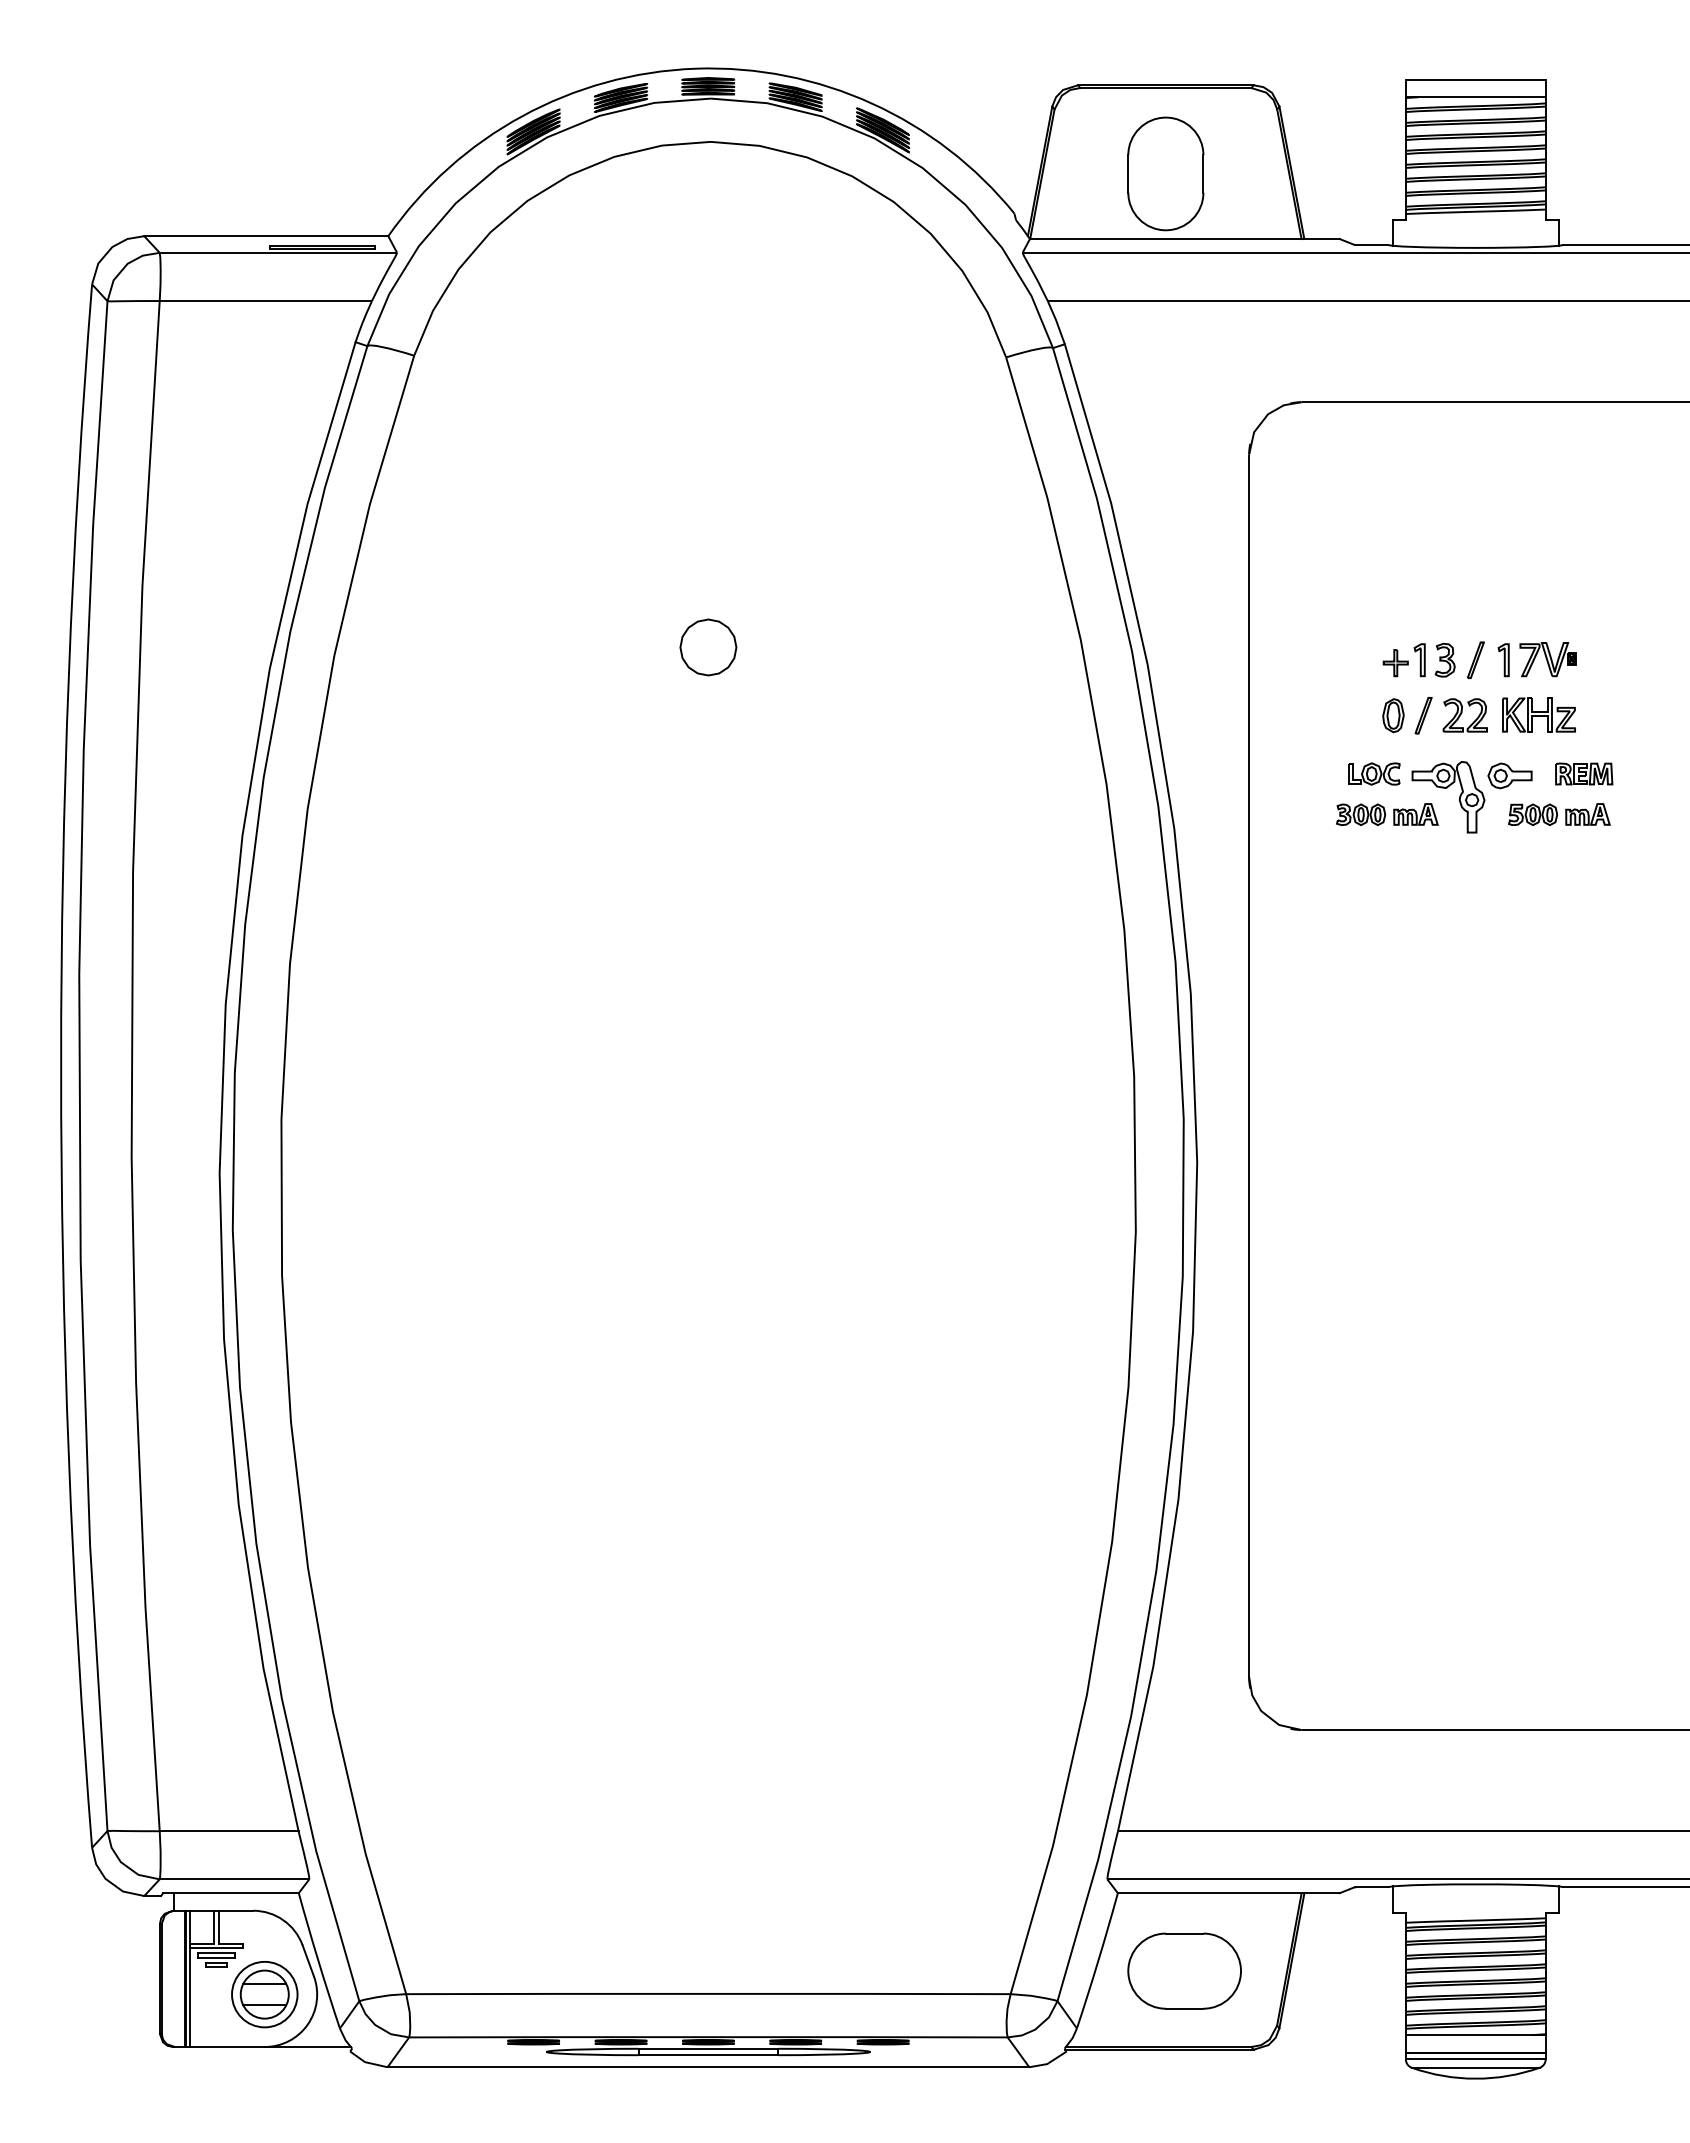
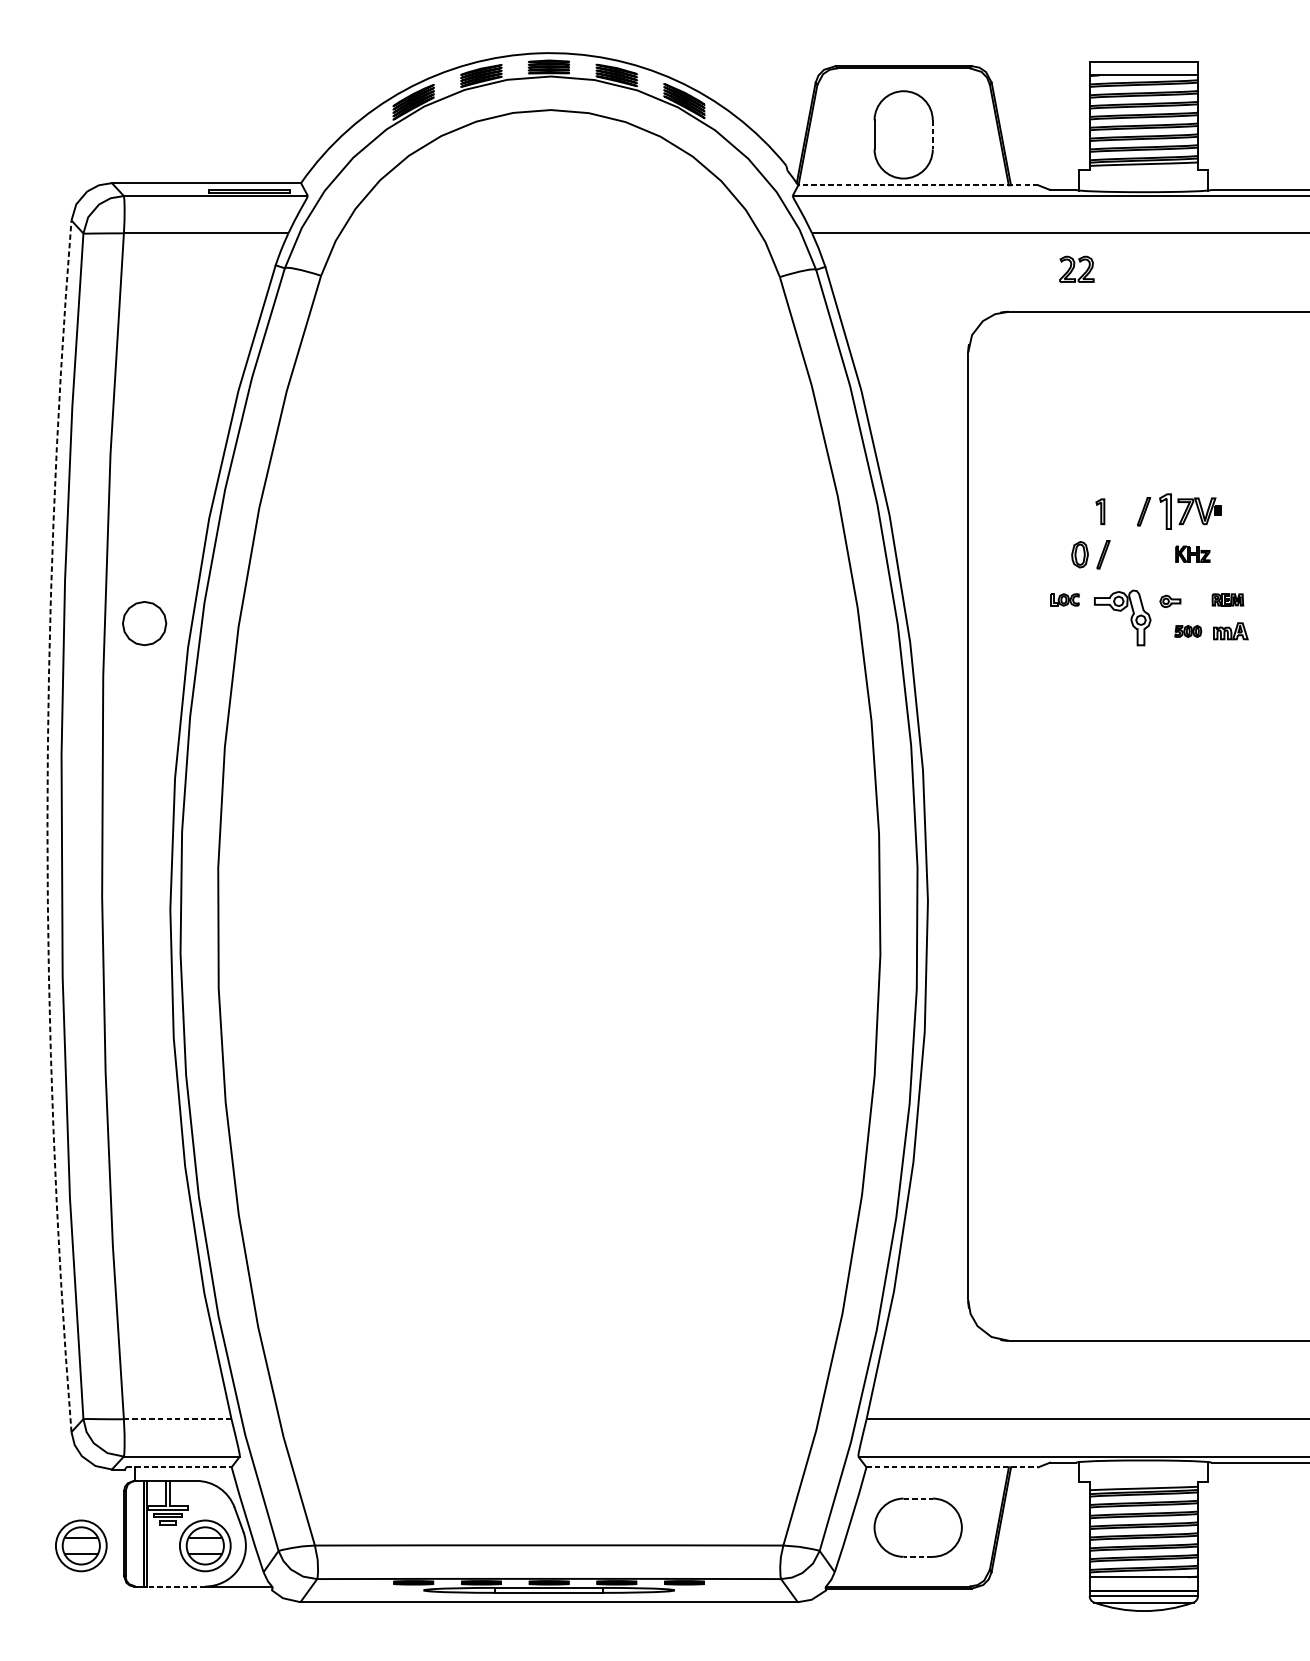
line: (1203, 173) -> (932, 134), solid -> dashed
line: (1184, 239) -> (918, 185), solid -> dashed
part: (708, 647) -> (144, 623), moved
part: (1444, 659) -> (1119, 511), removed
part: (1503, 660) -> (1165, 511), size x1.4
part: (1395, 663) -> (1081, 514), removed
part: (1538, 714) -> (1192, 553), size x0.6
part: (1464, 715) -> (1076, 269), moved
part: (1374, 773) -> (1065, 599), size x0.7
part: (1584, 773) -> (1228, 599), size x0.7
part: (1509, 775) -> (1169, 601), size x0.6
part: (1387, 814) -> (1075, 631), removed
part: (1532, 814) -> (1187, 631), size x0.7
arc: (61, 1066) -> (47, 826), solid -> dashed
line: (229, 1831) -> (177, 1419), solid -> dashed
line: (231, 1893) -> (179, 1467), solid -> dashed
line: (1228, 1893) -> (952, 1467), solid -> dashed
line: (1184, 1933) -> (918, 1498), solid -> dashed
part: (104, 1994) -> (81, 1545), added
line: (1184, 2008) -> (918, 1556), solid -> dashed
line: (226, 2047) -> (175, 1586), solid -> dashed

